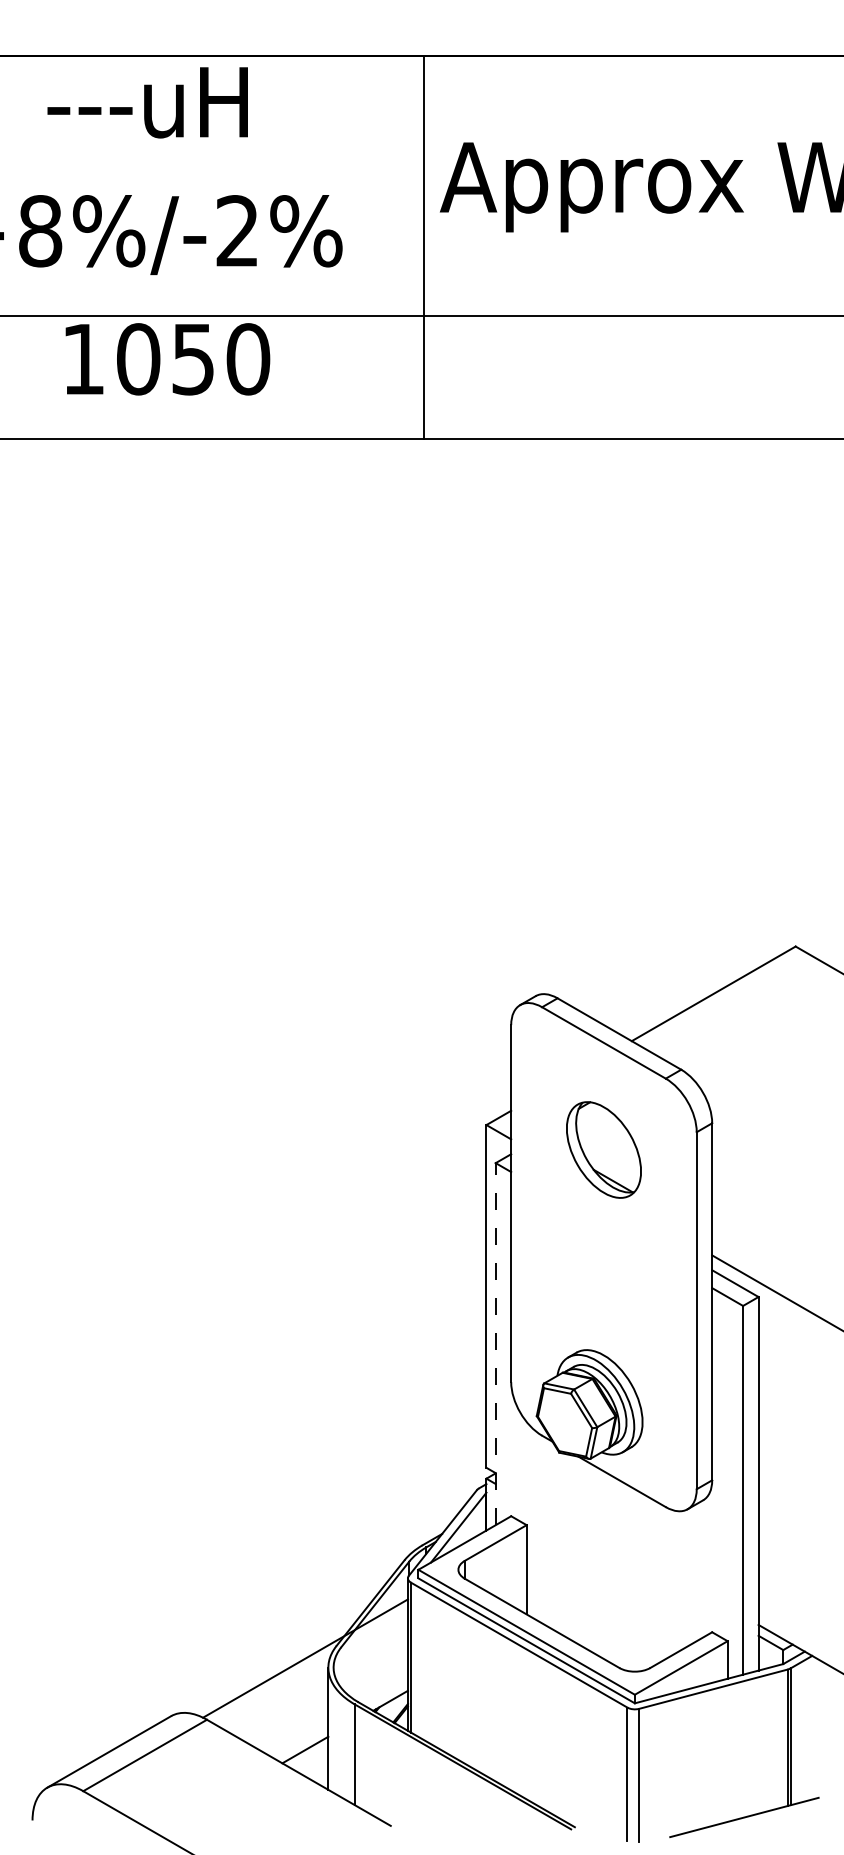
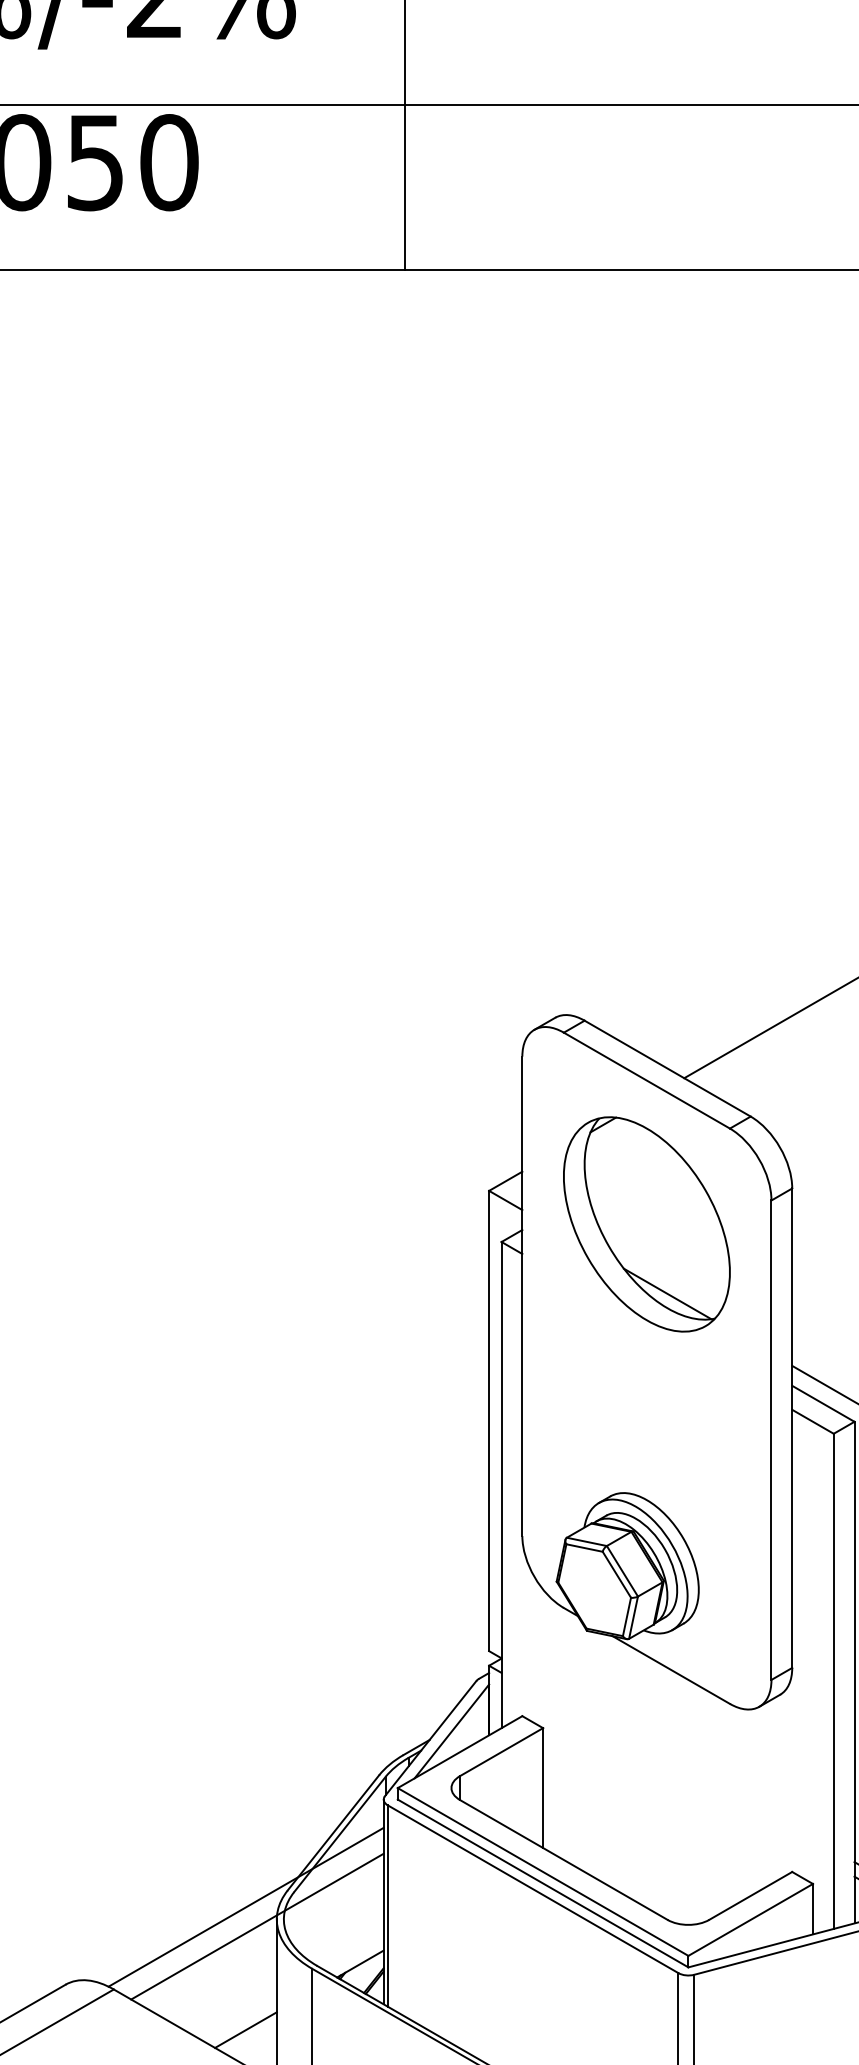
part: (603, 1149) -> (646, 1223), size x1.67
line: (495, 1343) -> (501, 1484), dashed -> solid
line: (313, 1672) -> (256, 1925), added

